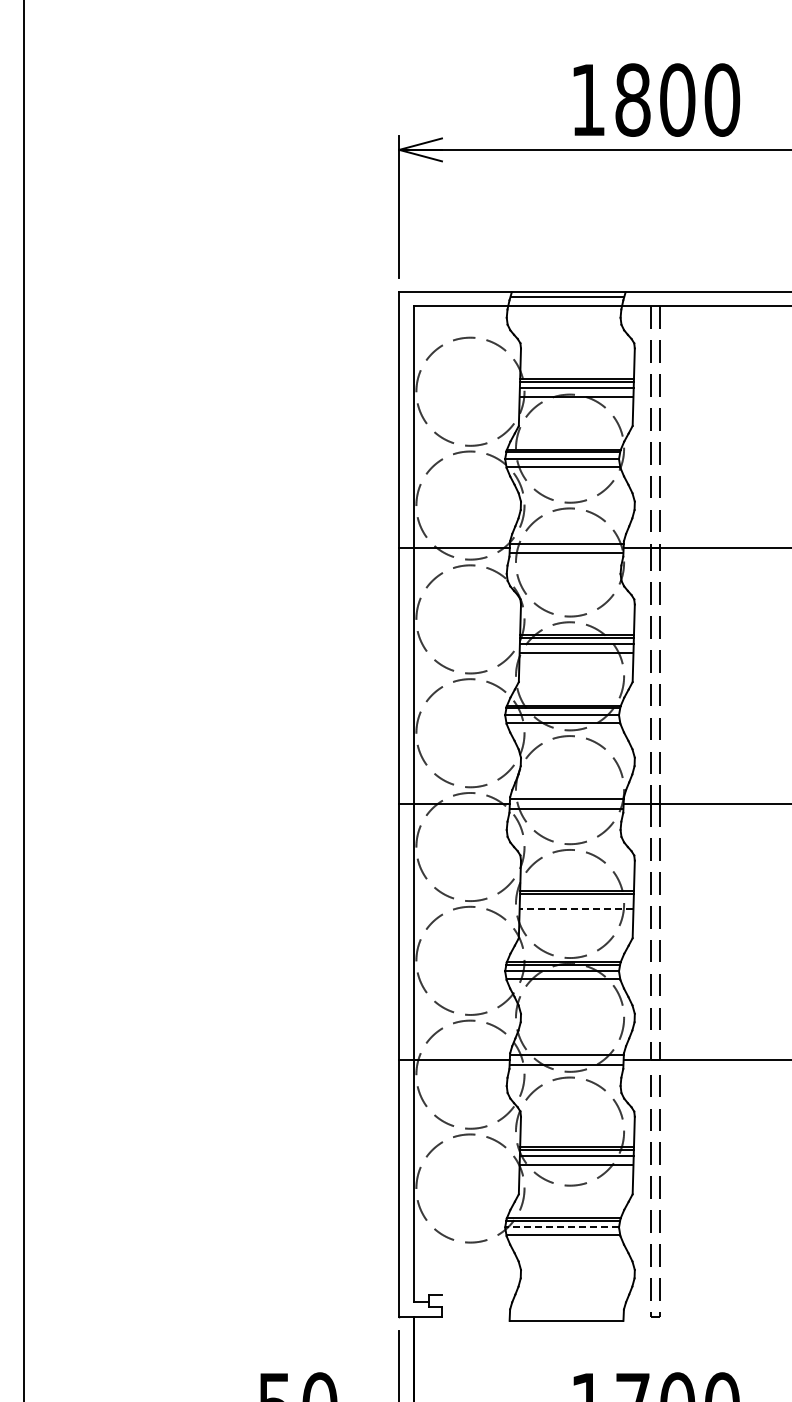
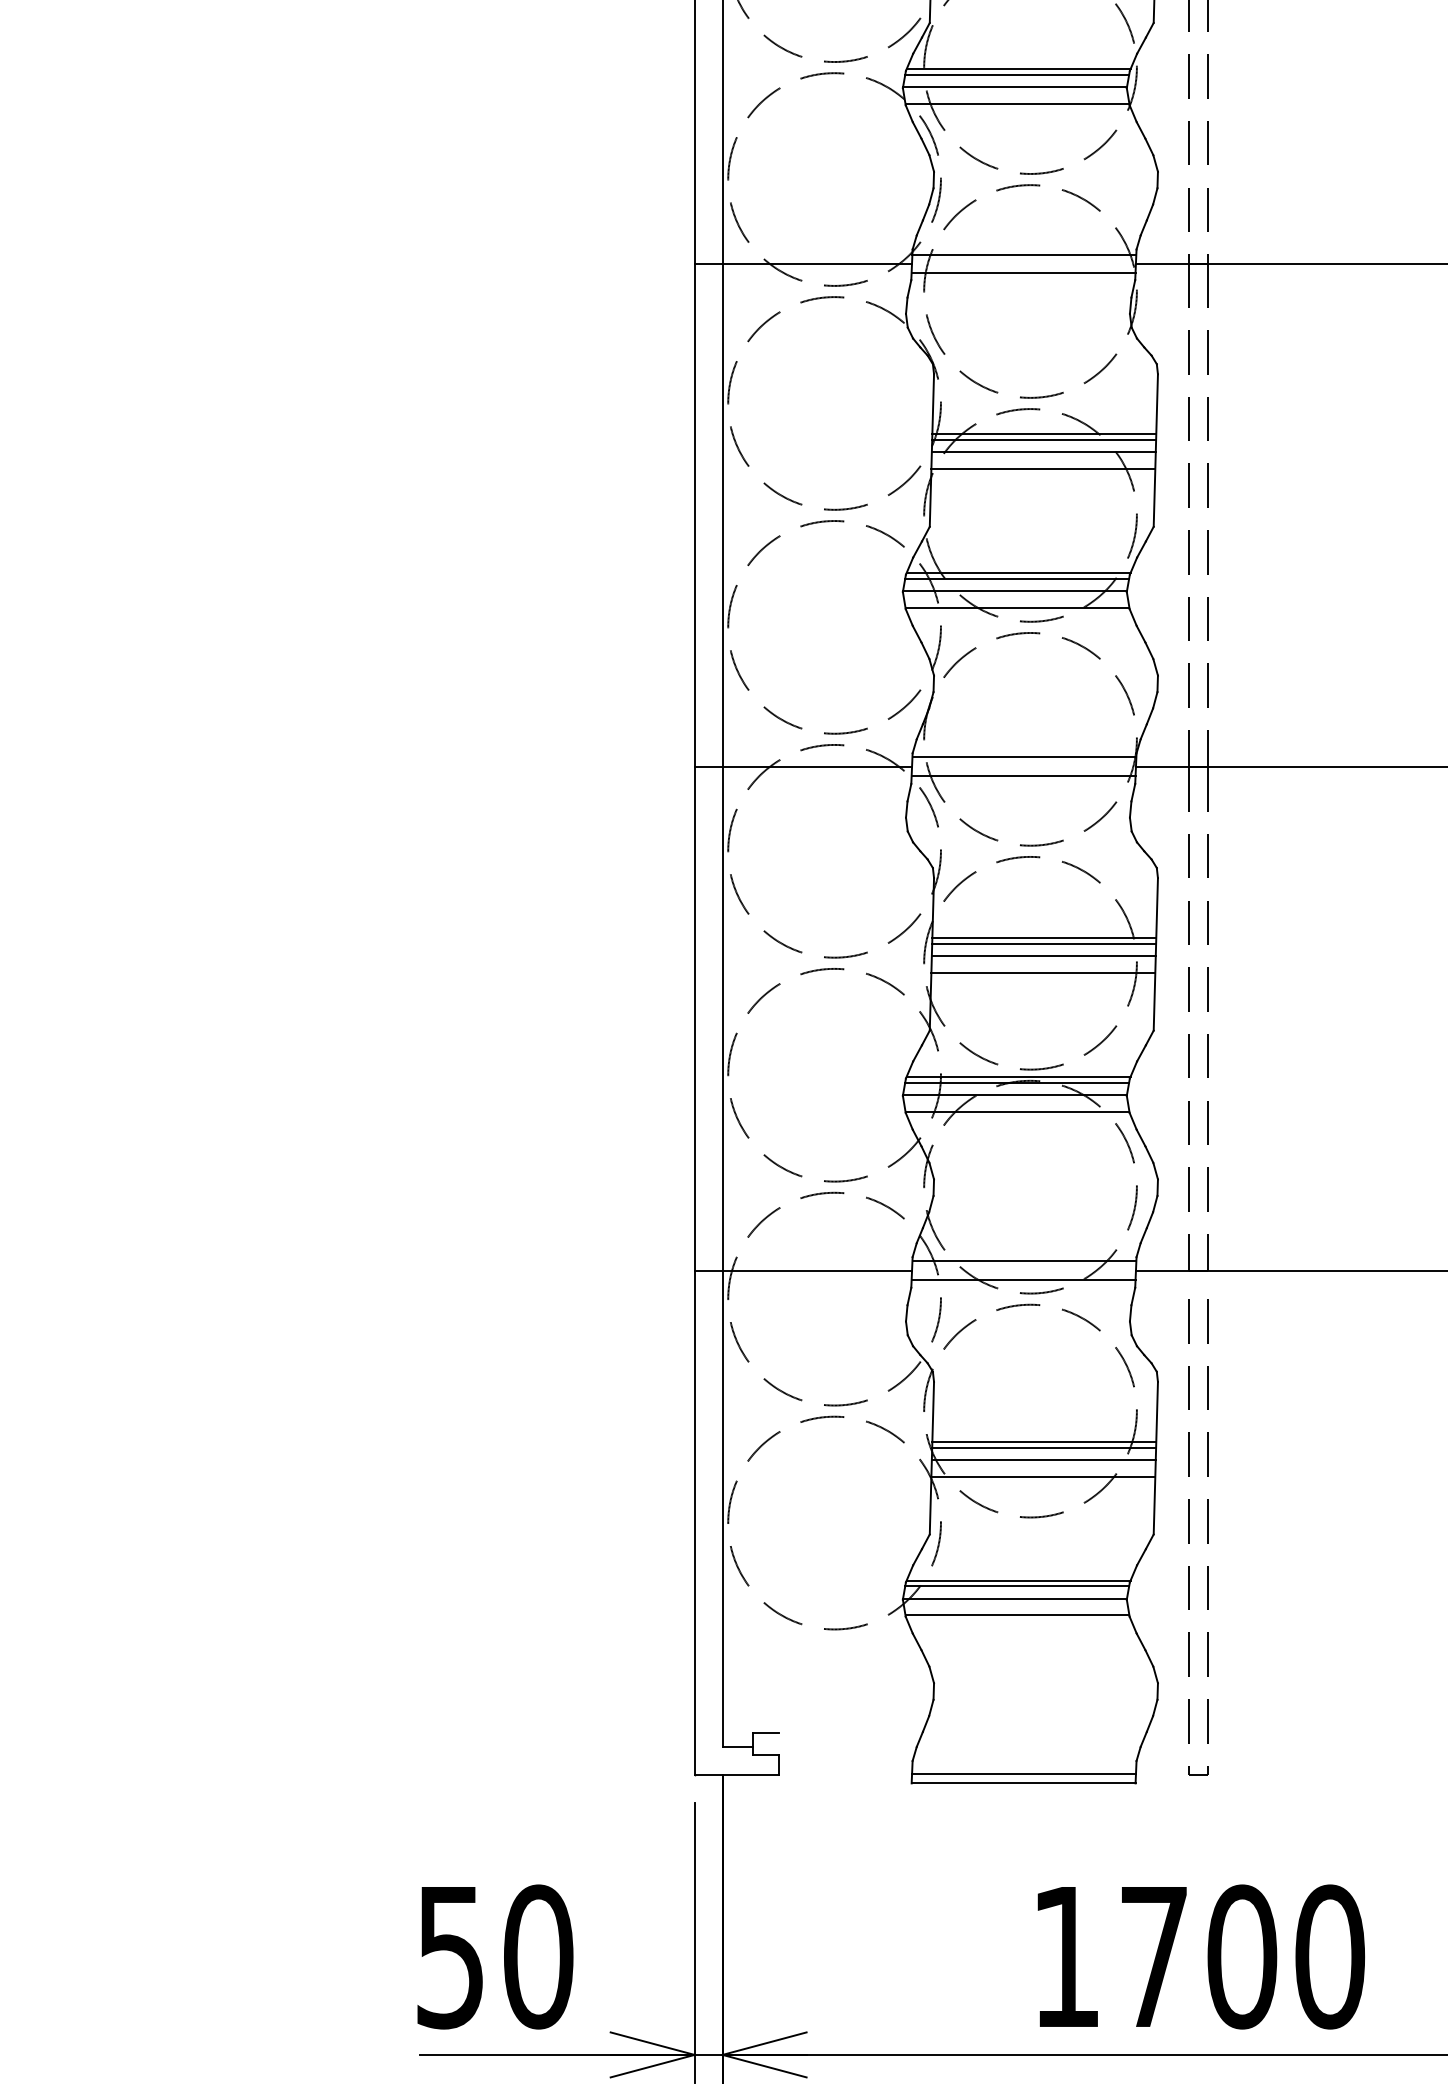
line: (576, 900) -> (1043, 956), added
line: (576, 908) -> (1043, 972), dashed -> solid
line: (562, 1226) -> (1015, 1597), dashed -> solid
line: (566, 1316) -> (1023, 1774), added

